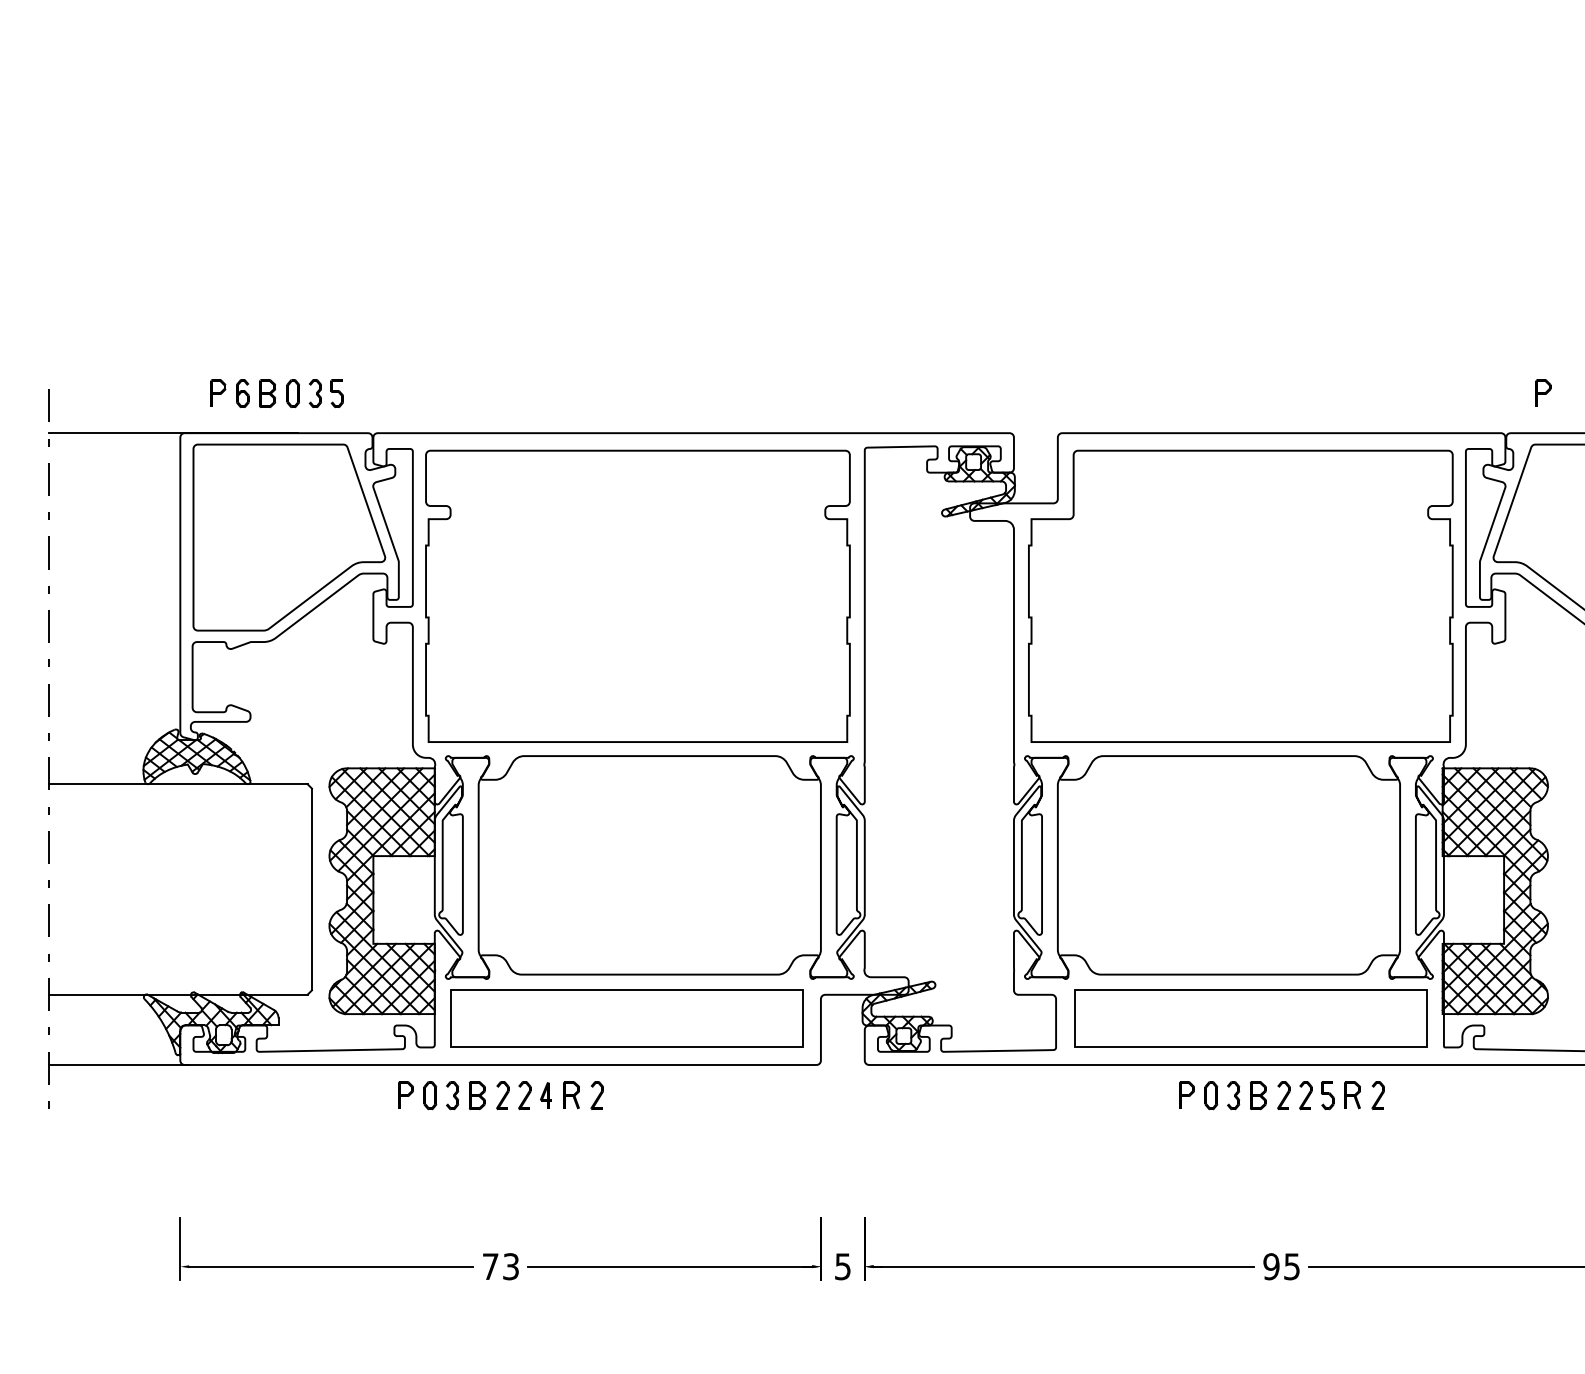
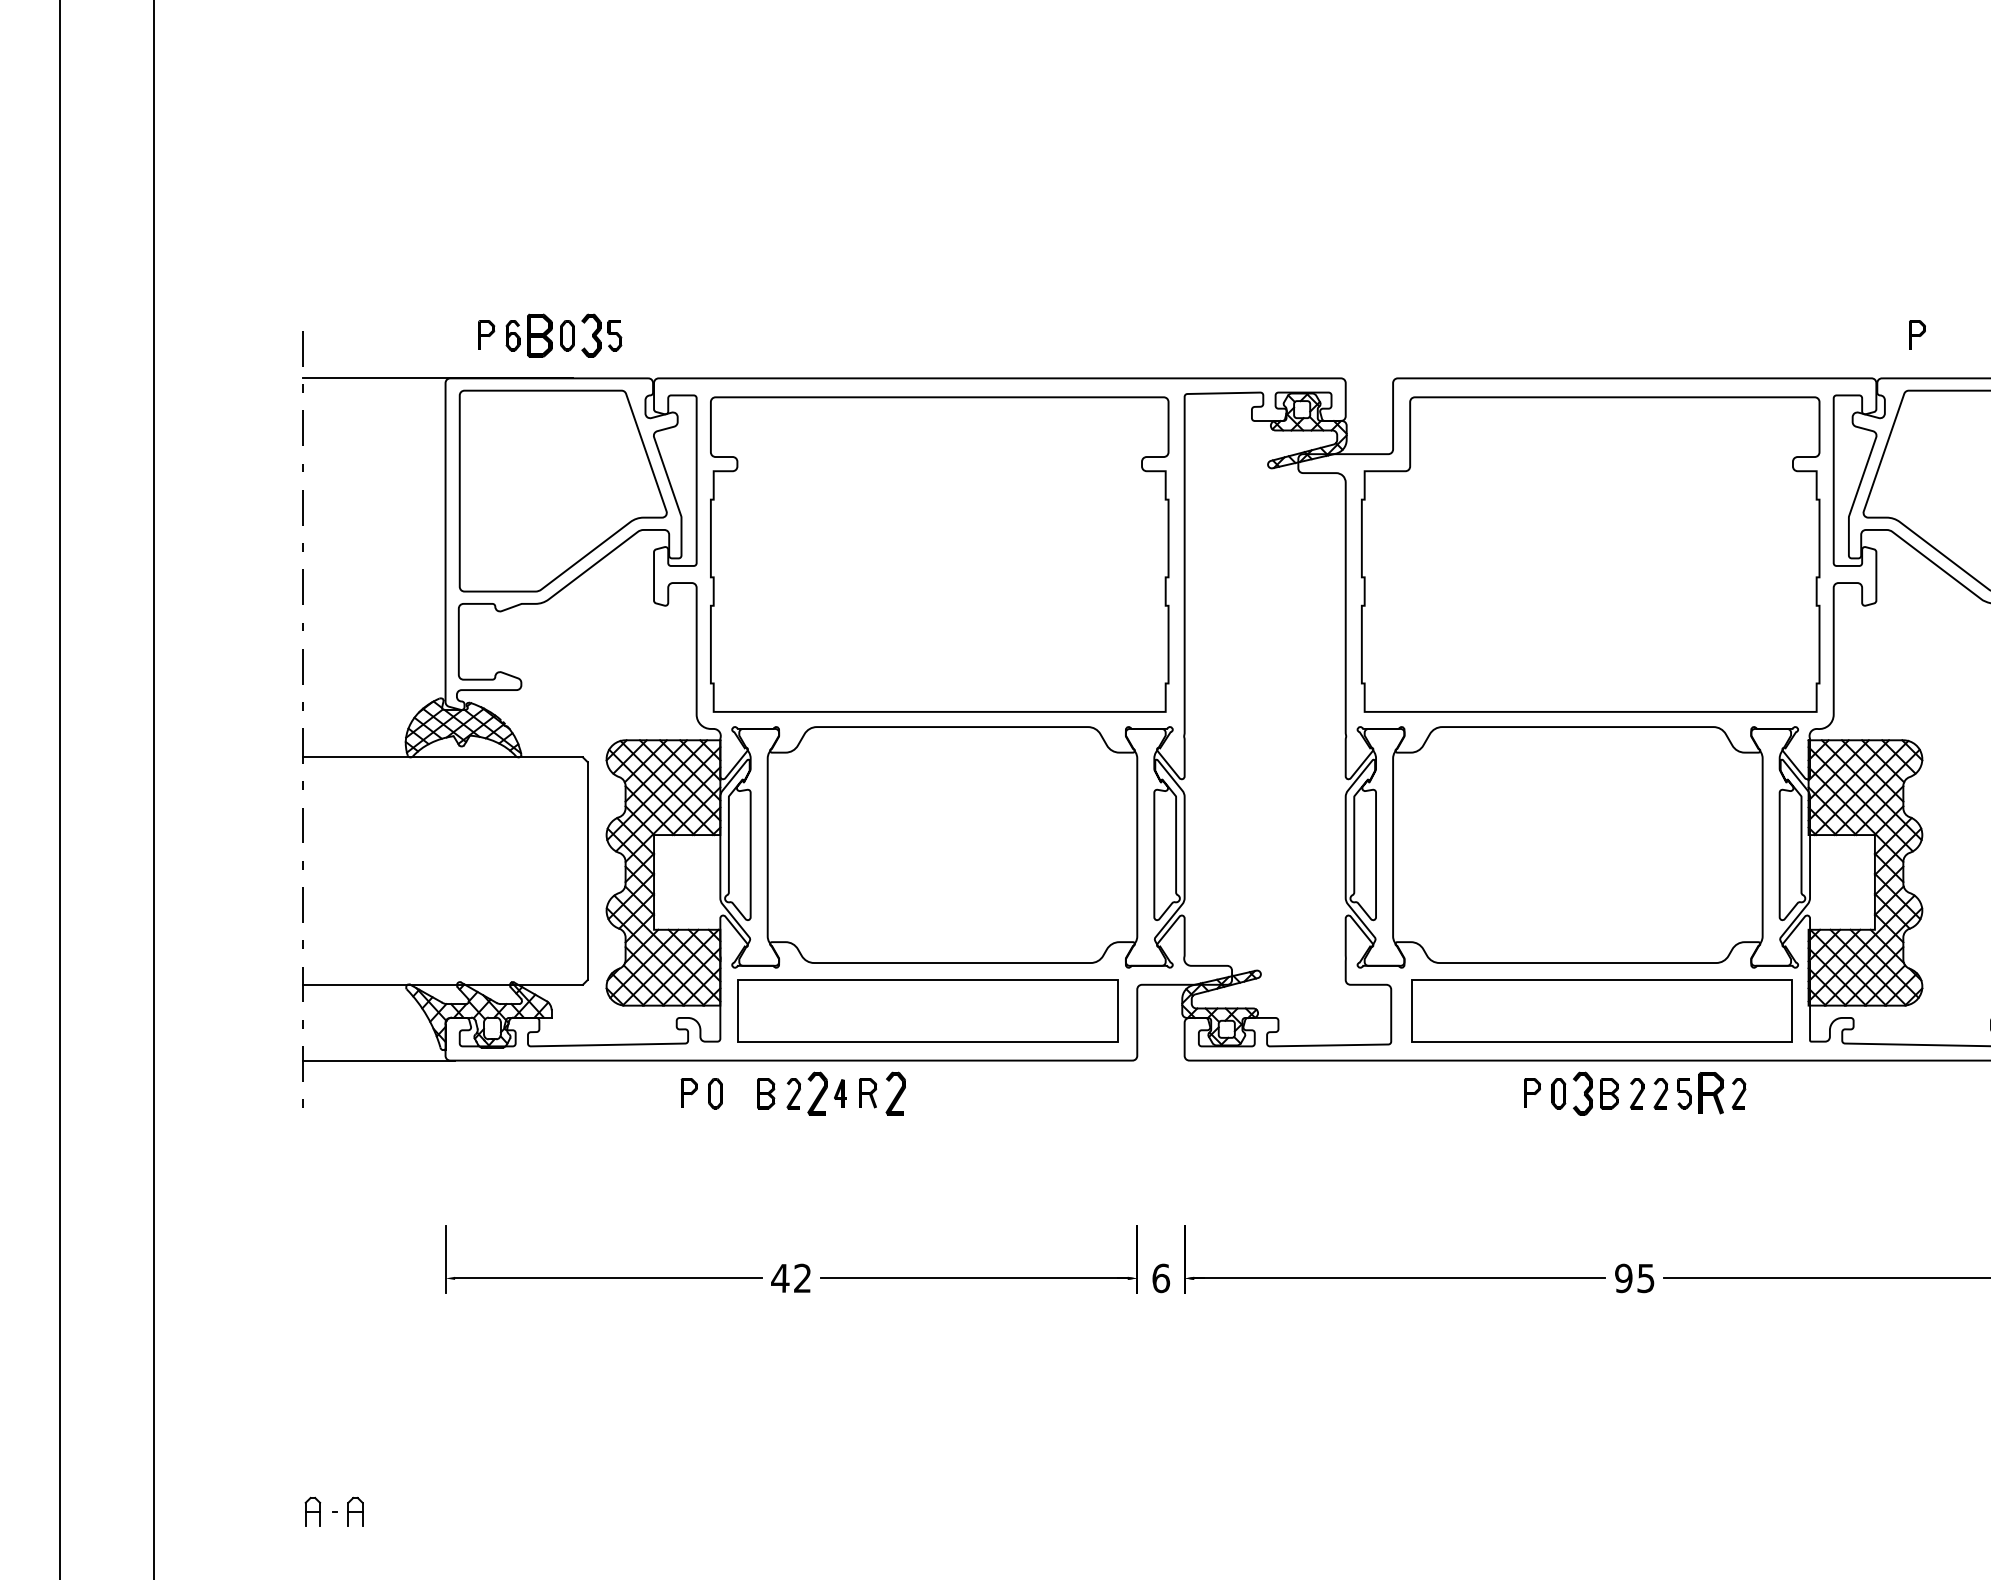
part: (267, 393) -> (539, 335), size x1.4
part: (315, 393) -> (591, 335), size x1.4
part: (452, 1095) -> (739, 1093), removed
part: (524, 1095) -> (817, 1093), size x1.4
part: (597, 1095) -> (895, 1093), size x1.4
part: (1233, 1095) -> (1582, 1093), size x1.4
part: (1352, 1095) -> (1711, 1093), size x1.4
text: (500, 1266) -> (791, 1278), 73 -> 42
text: (843, 1266) -> (1161, 1278), 5 -> 6

